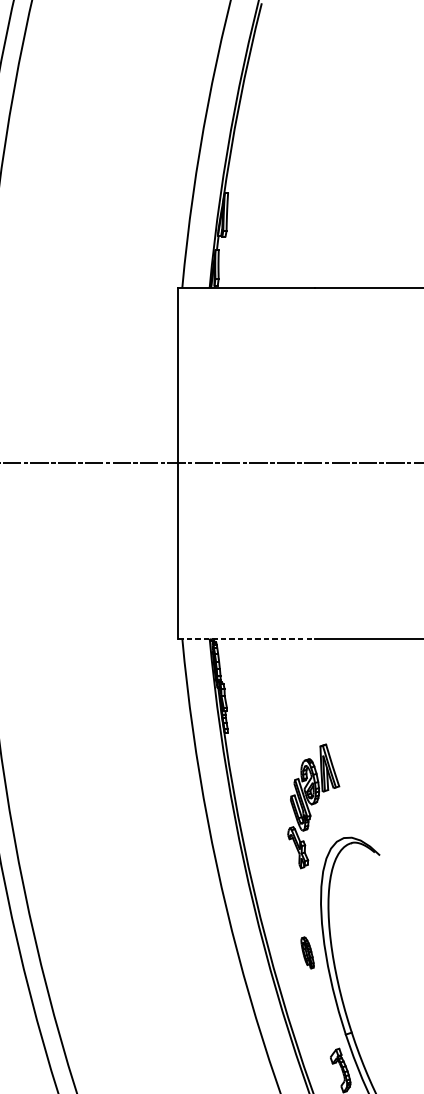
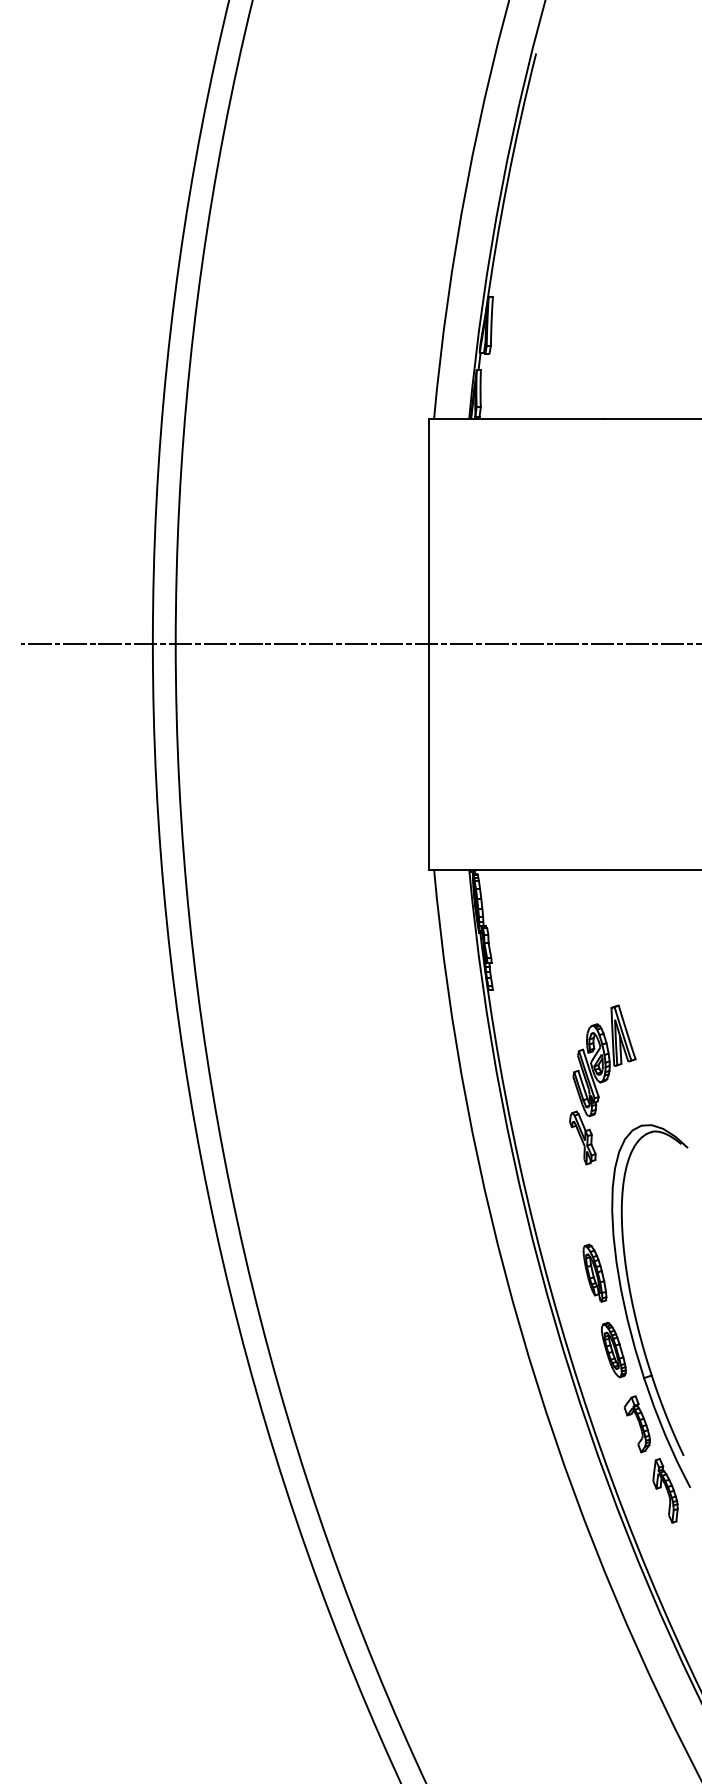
line: (247, 638) -> (517, 869), dashed -> solid
part: (307, 952) -> (594, 1272), size x1.43
part: (322, 1013) -> (613, 1350), added

